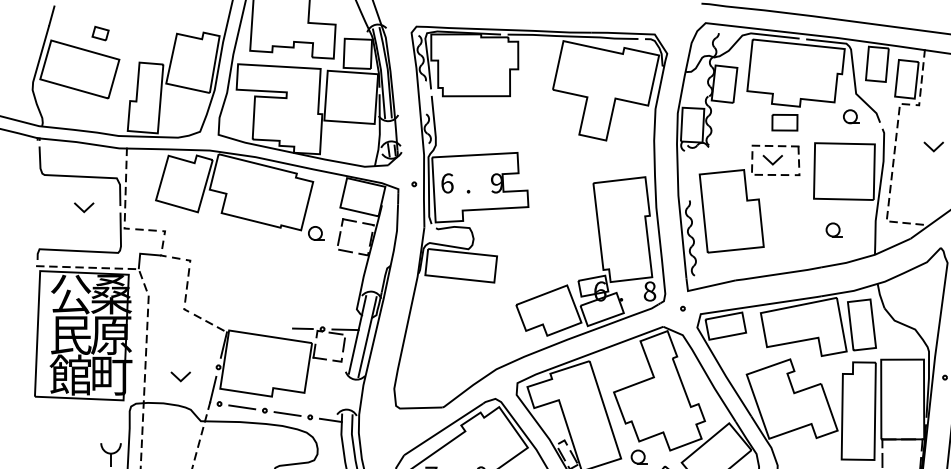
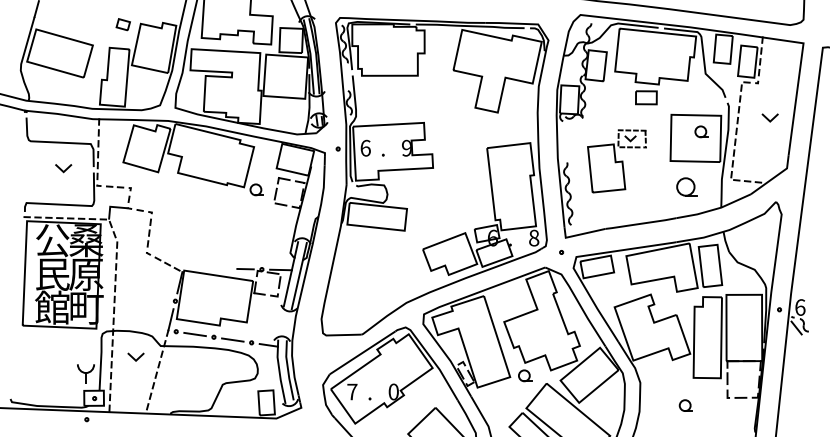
part: (99, 33) -> (122, 24), moved
part: (851, 116) -> (701, 131), moved
part: (748, 199) -> (616, 161), size x0.7
part: (834, 229) -> (687, 186), size x1.6
line: (180, 378) -> (135, 358), moved

